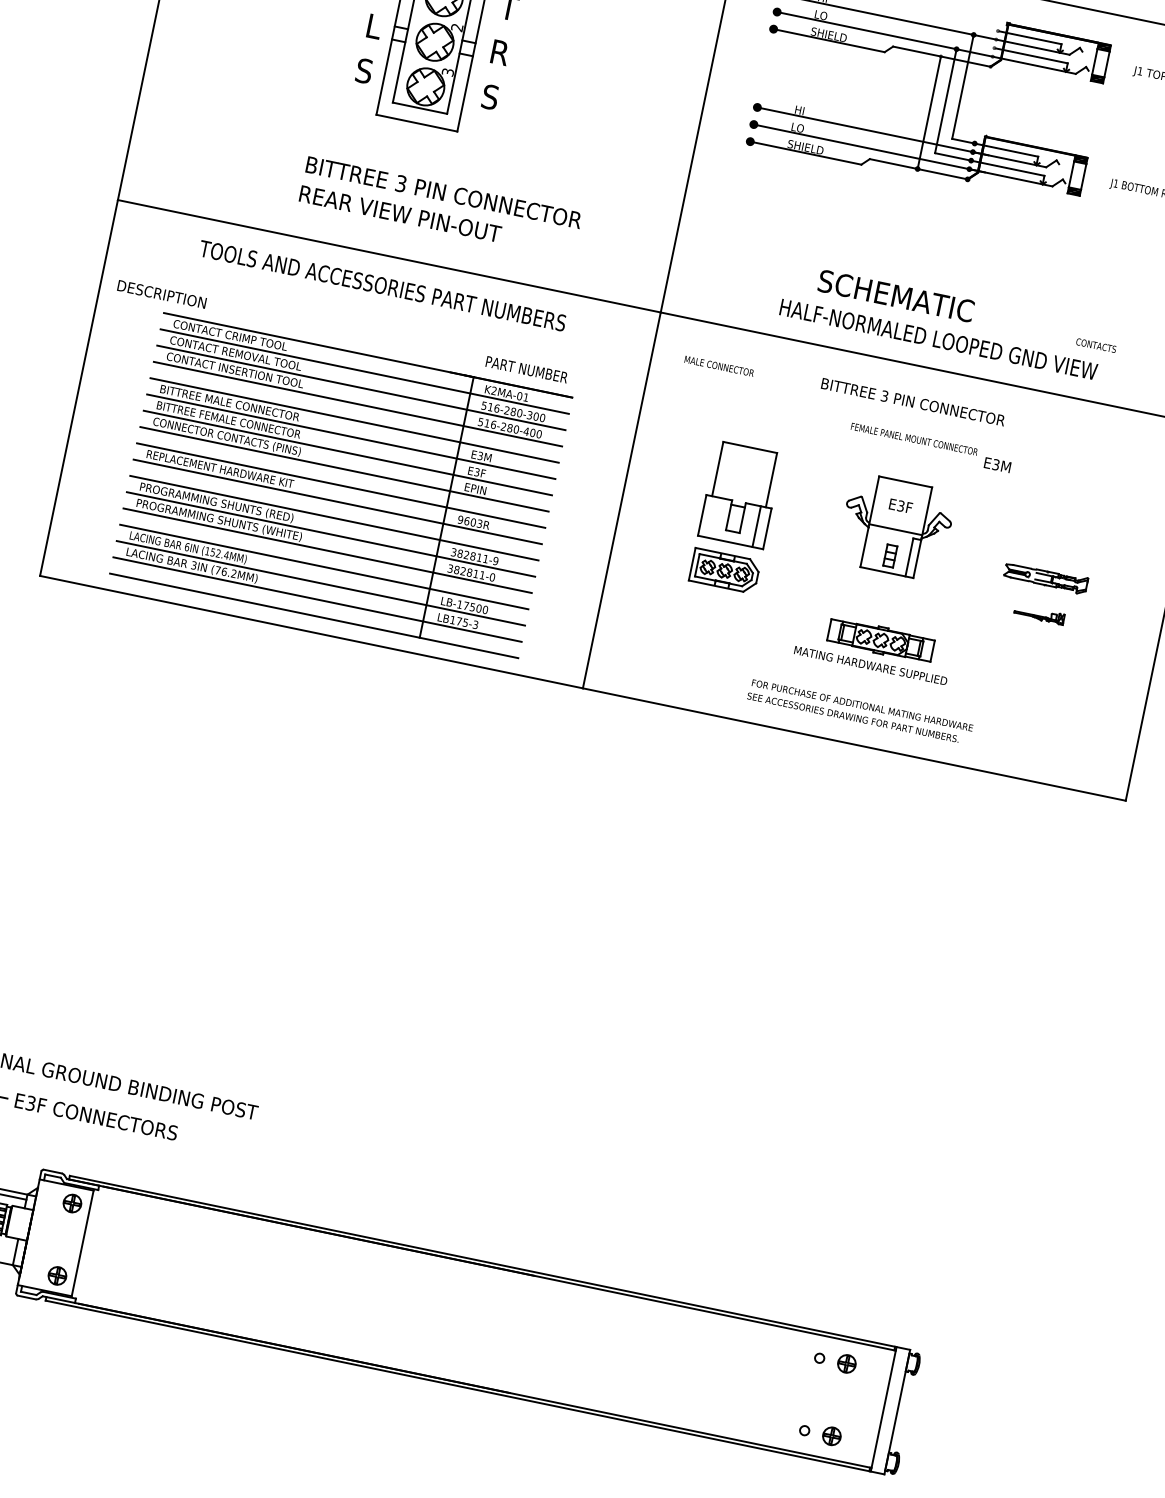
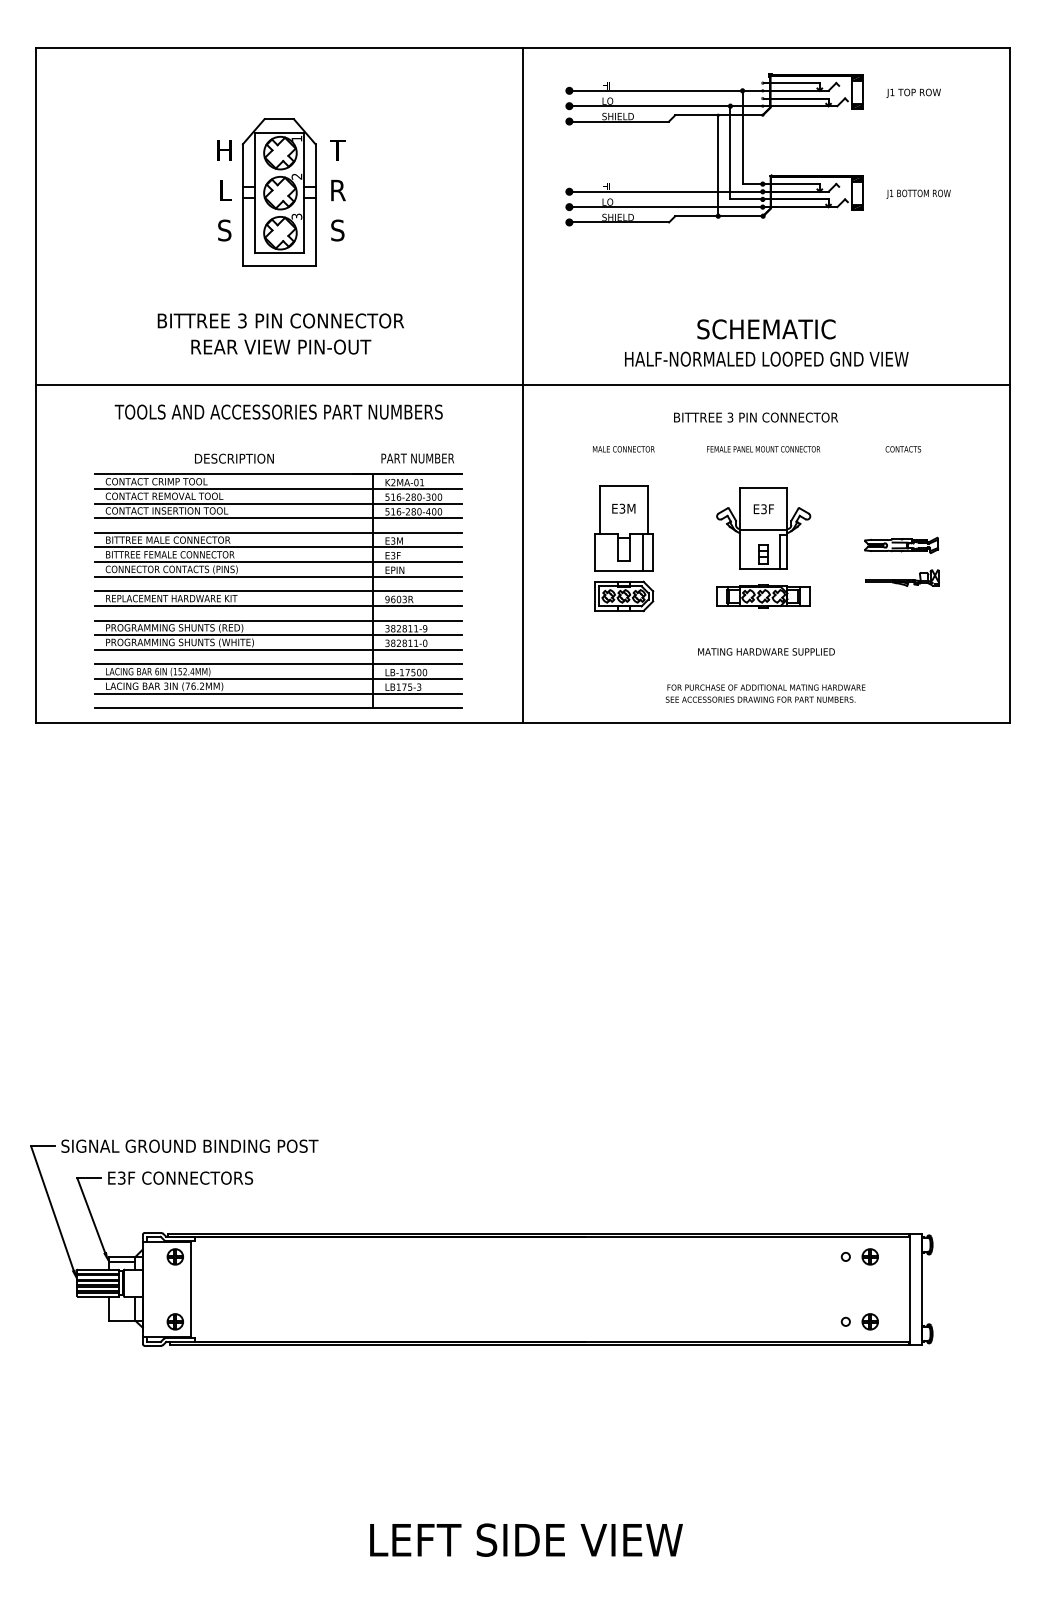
text: (443, 192) -> (280, 320), moved
text: (162, 294) -> (234, 458), moved
text: (896, 296) -> (766, 329), moved
text: (1096, 345) -> (903, 449), moved
text: (718, 366) -> (623, 449), moved
text: (997, 464) -> (623, 508), moved
part: (1039, 614) -> (902, 577), size x1.67
part: (880, 640) -> (763, 596), moved

